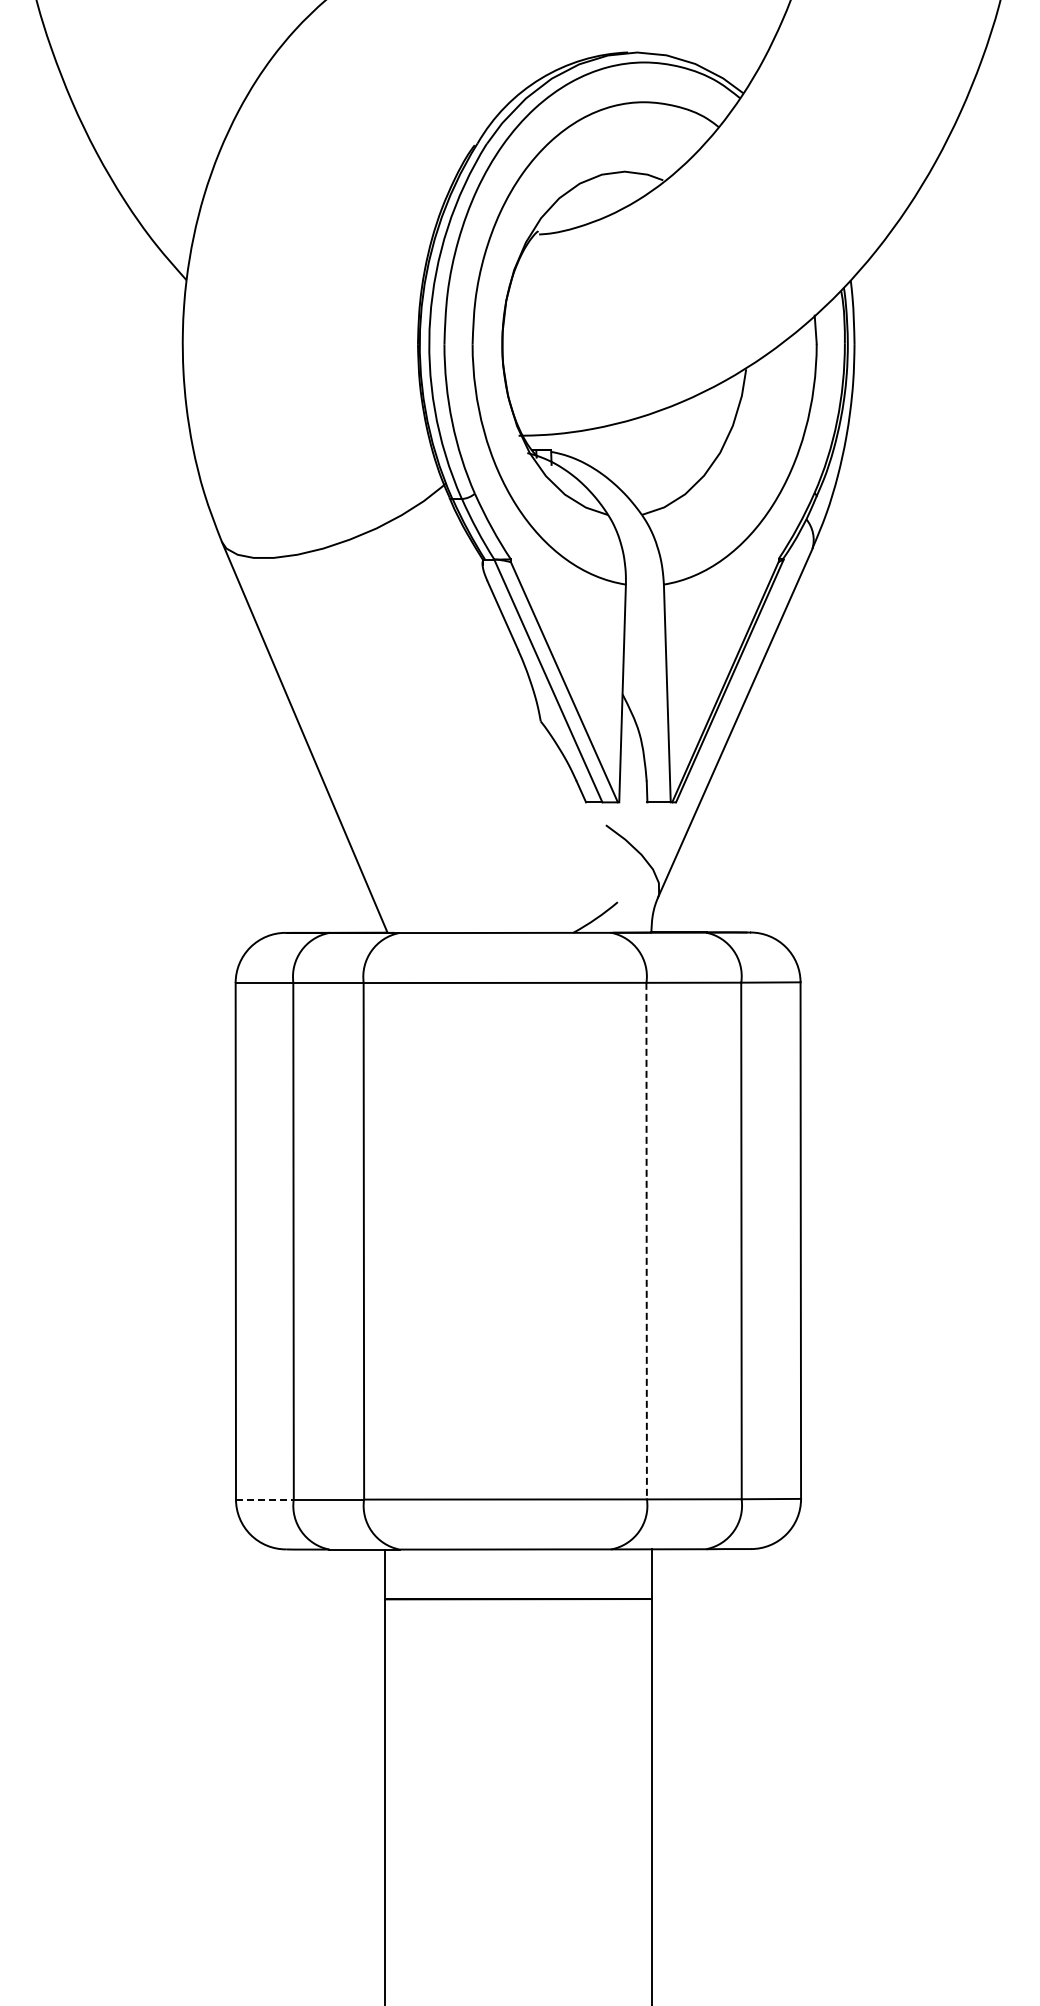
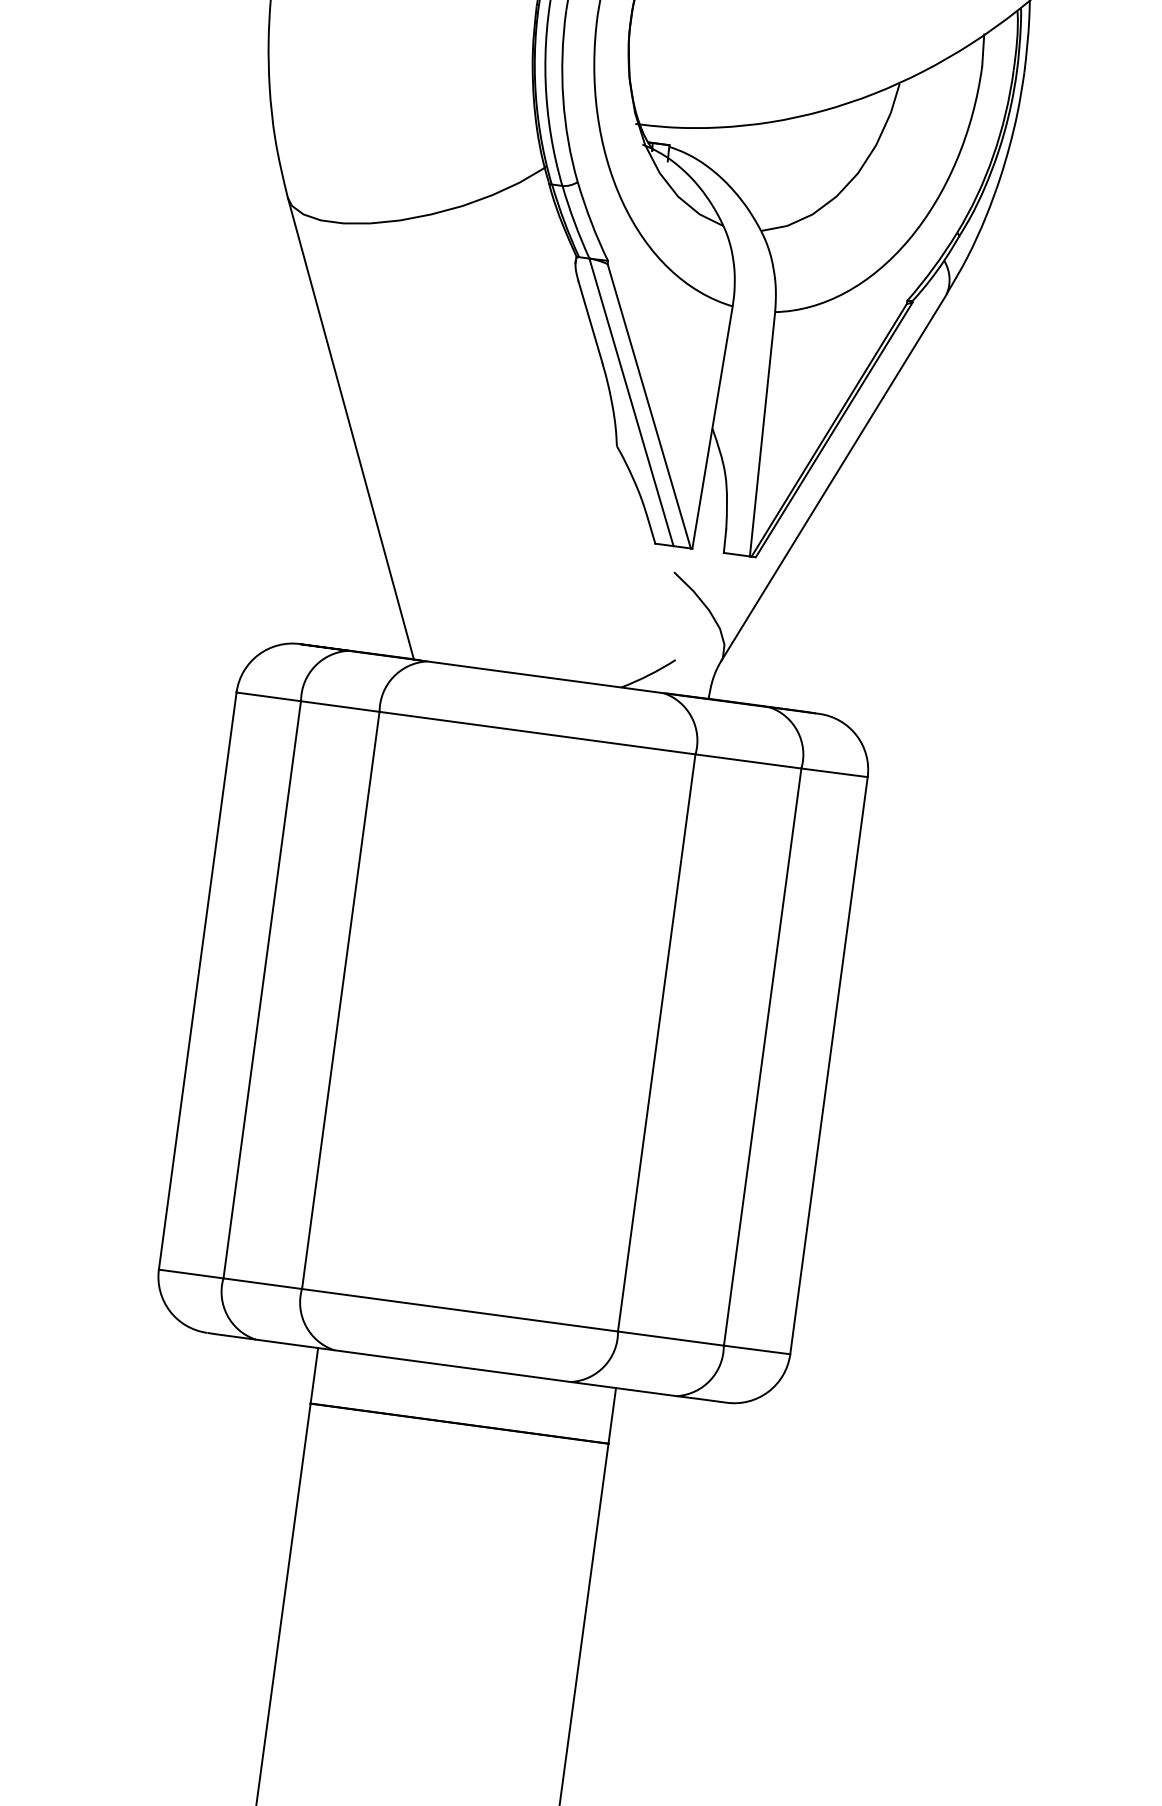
line: (646, 1241) -> (656, 1043), dashed -> solid
line: (264, 1499) -> (190, 1273), dashed -> solid

